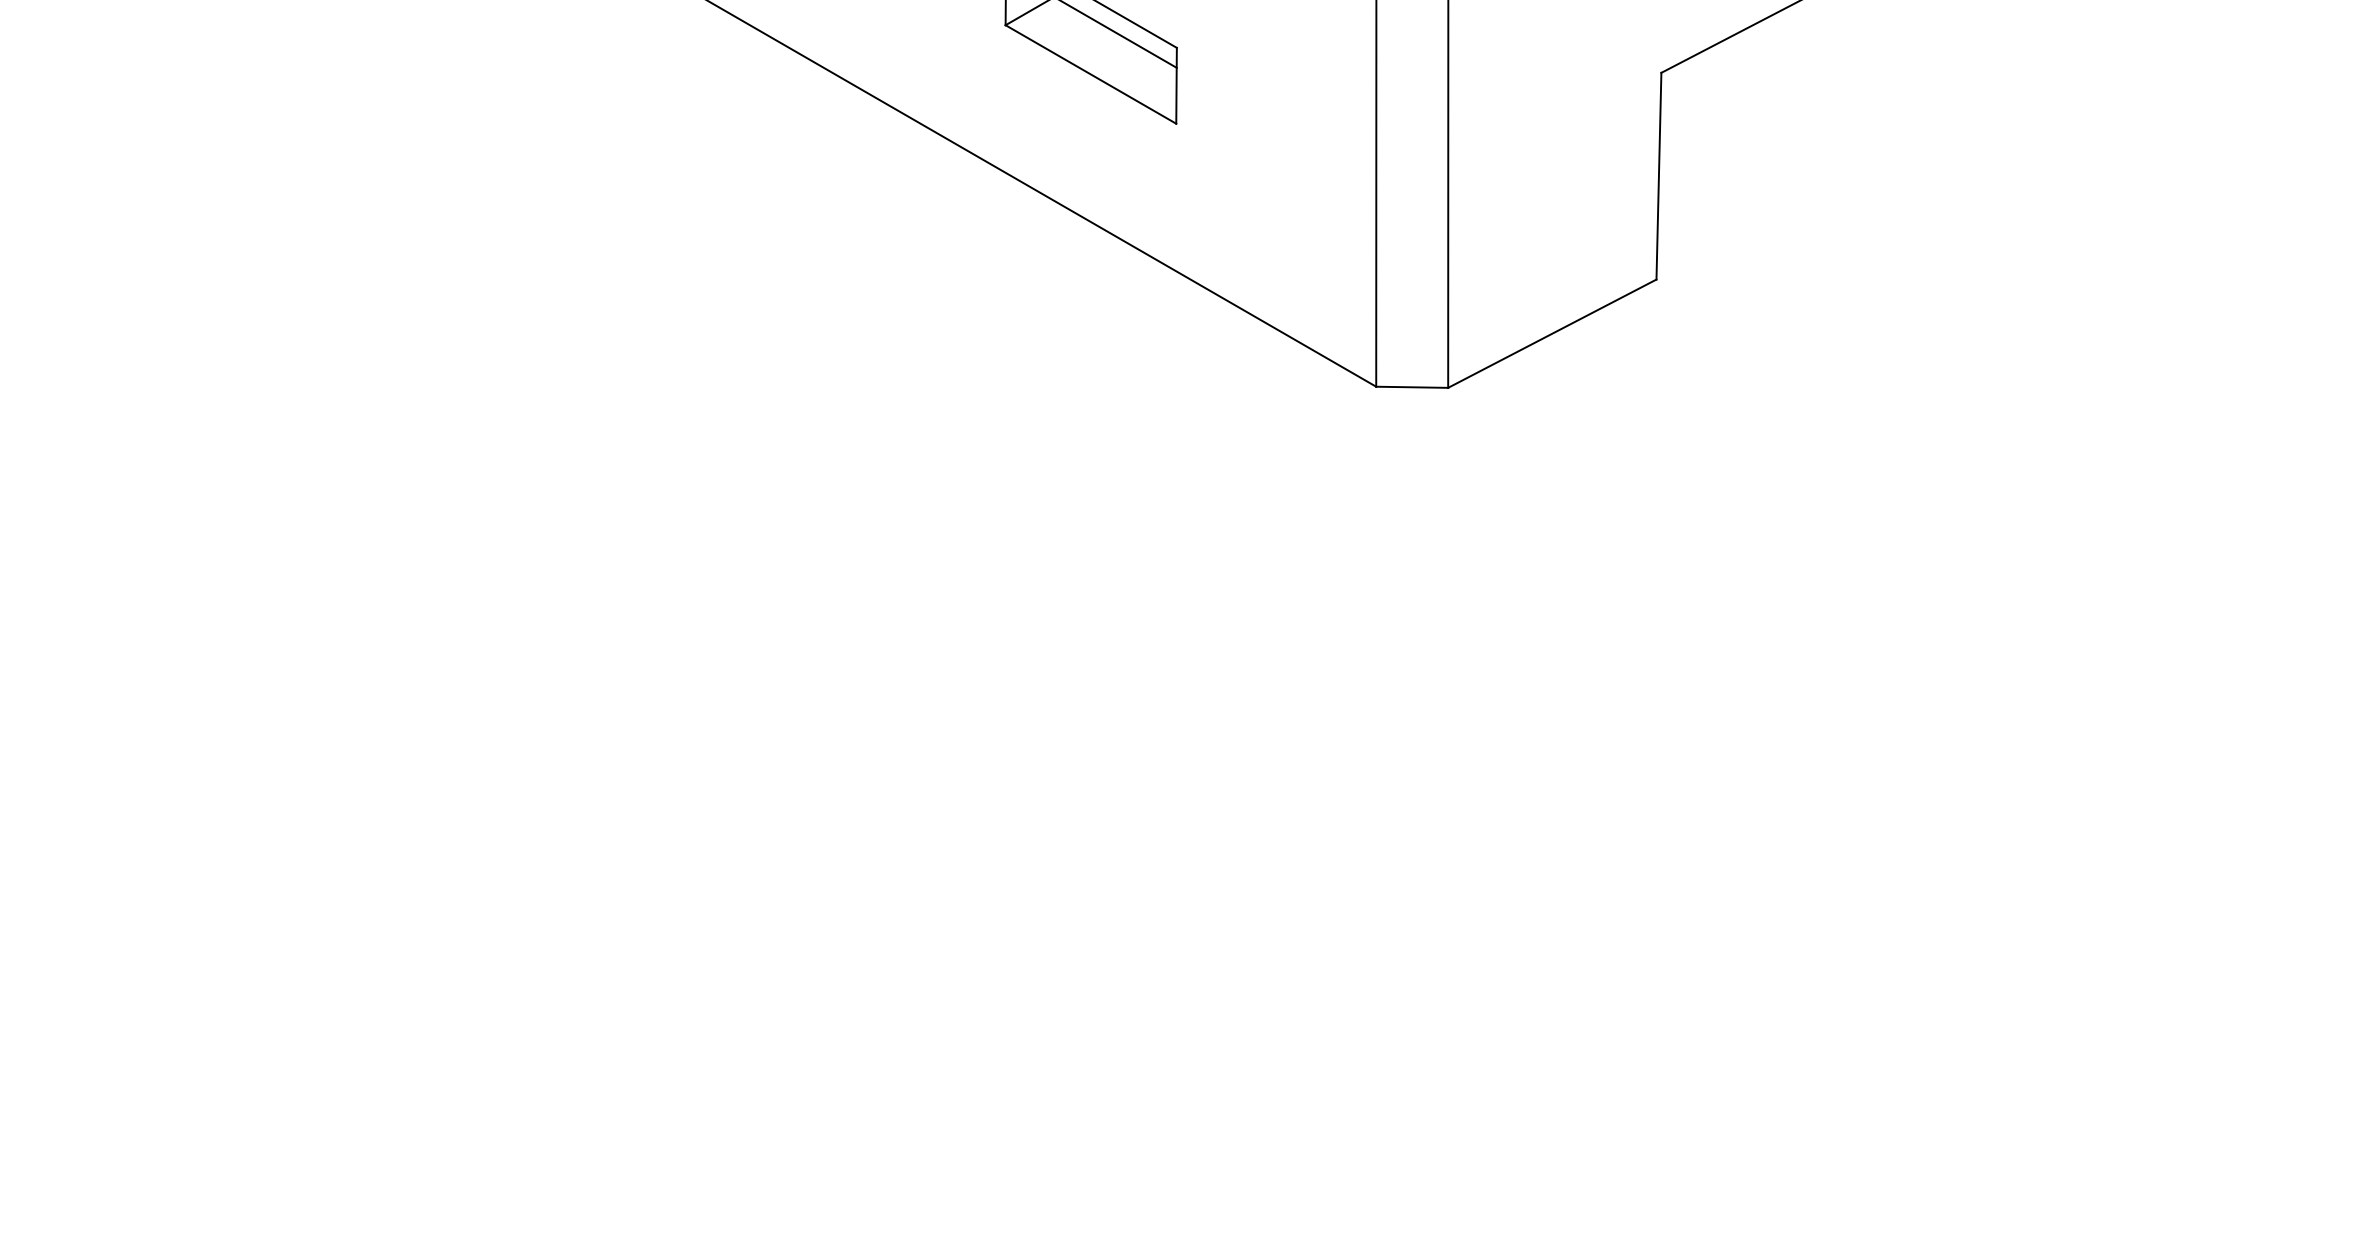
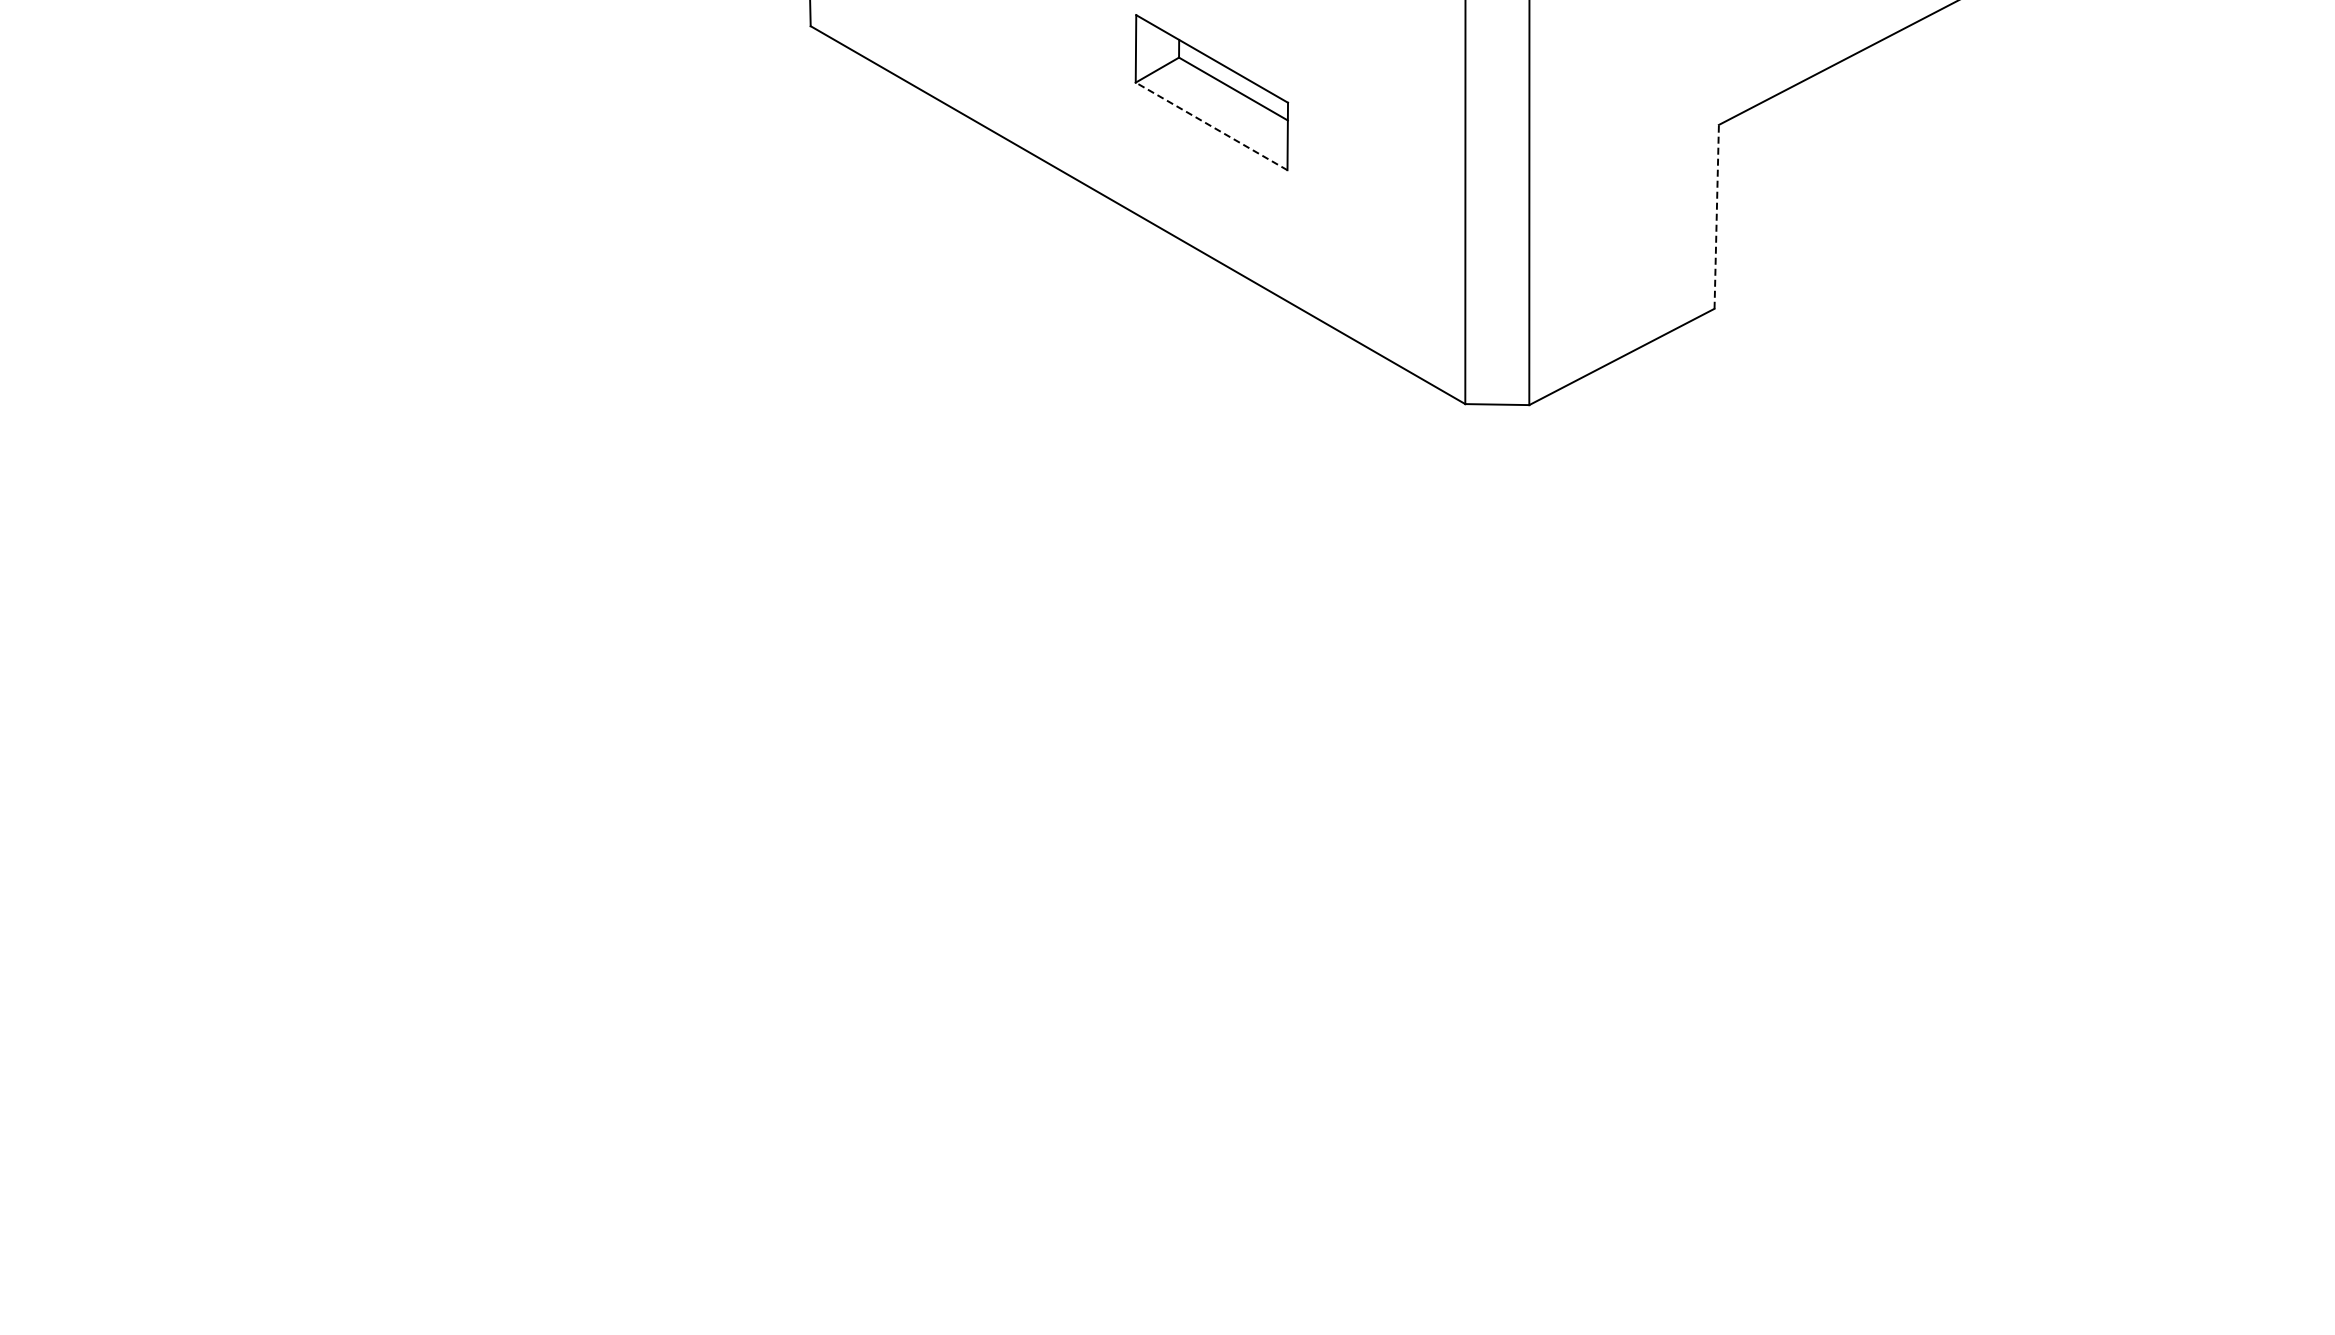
line: (1090, 74) -> (1211, 126), solid -> dashed
line: (1658, 175) -> (1716, 216), solid -> dashed

